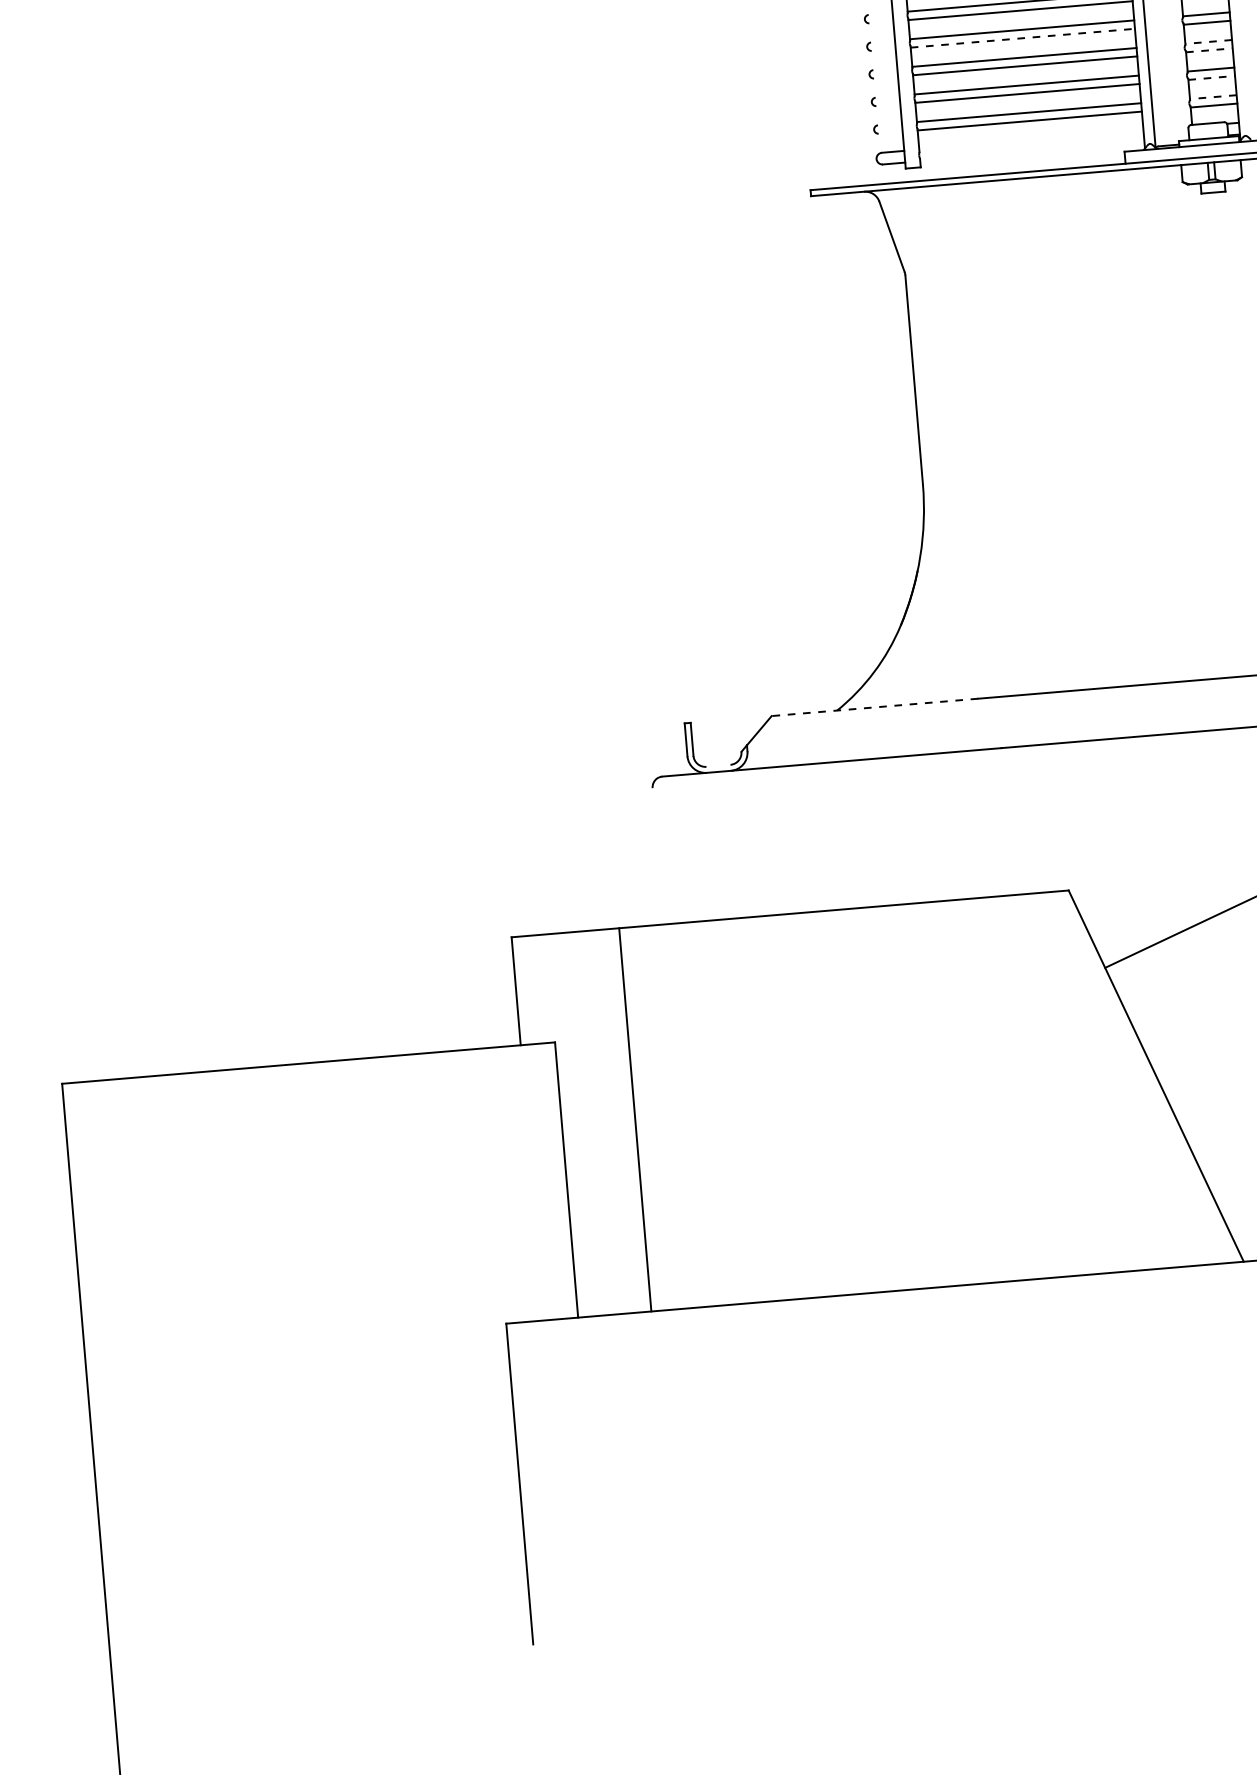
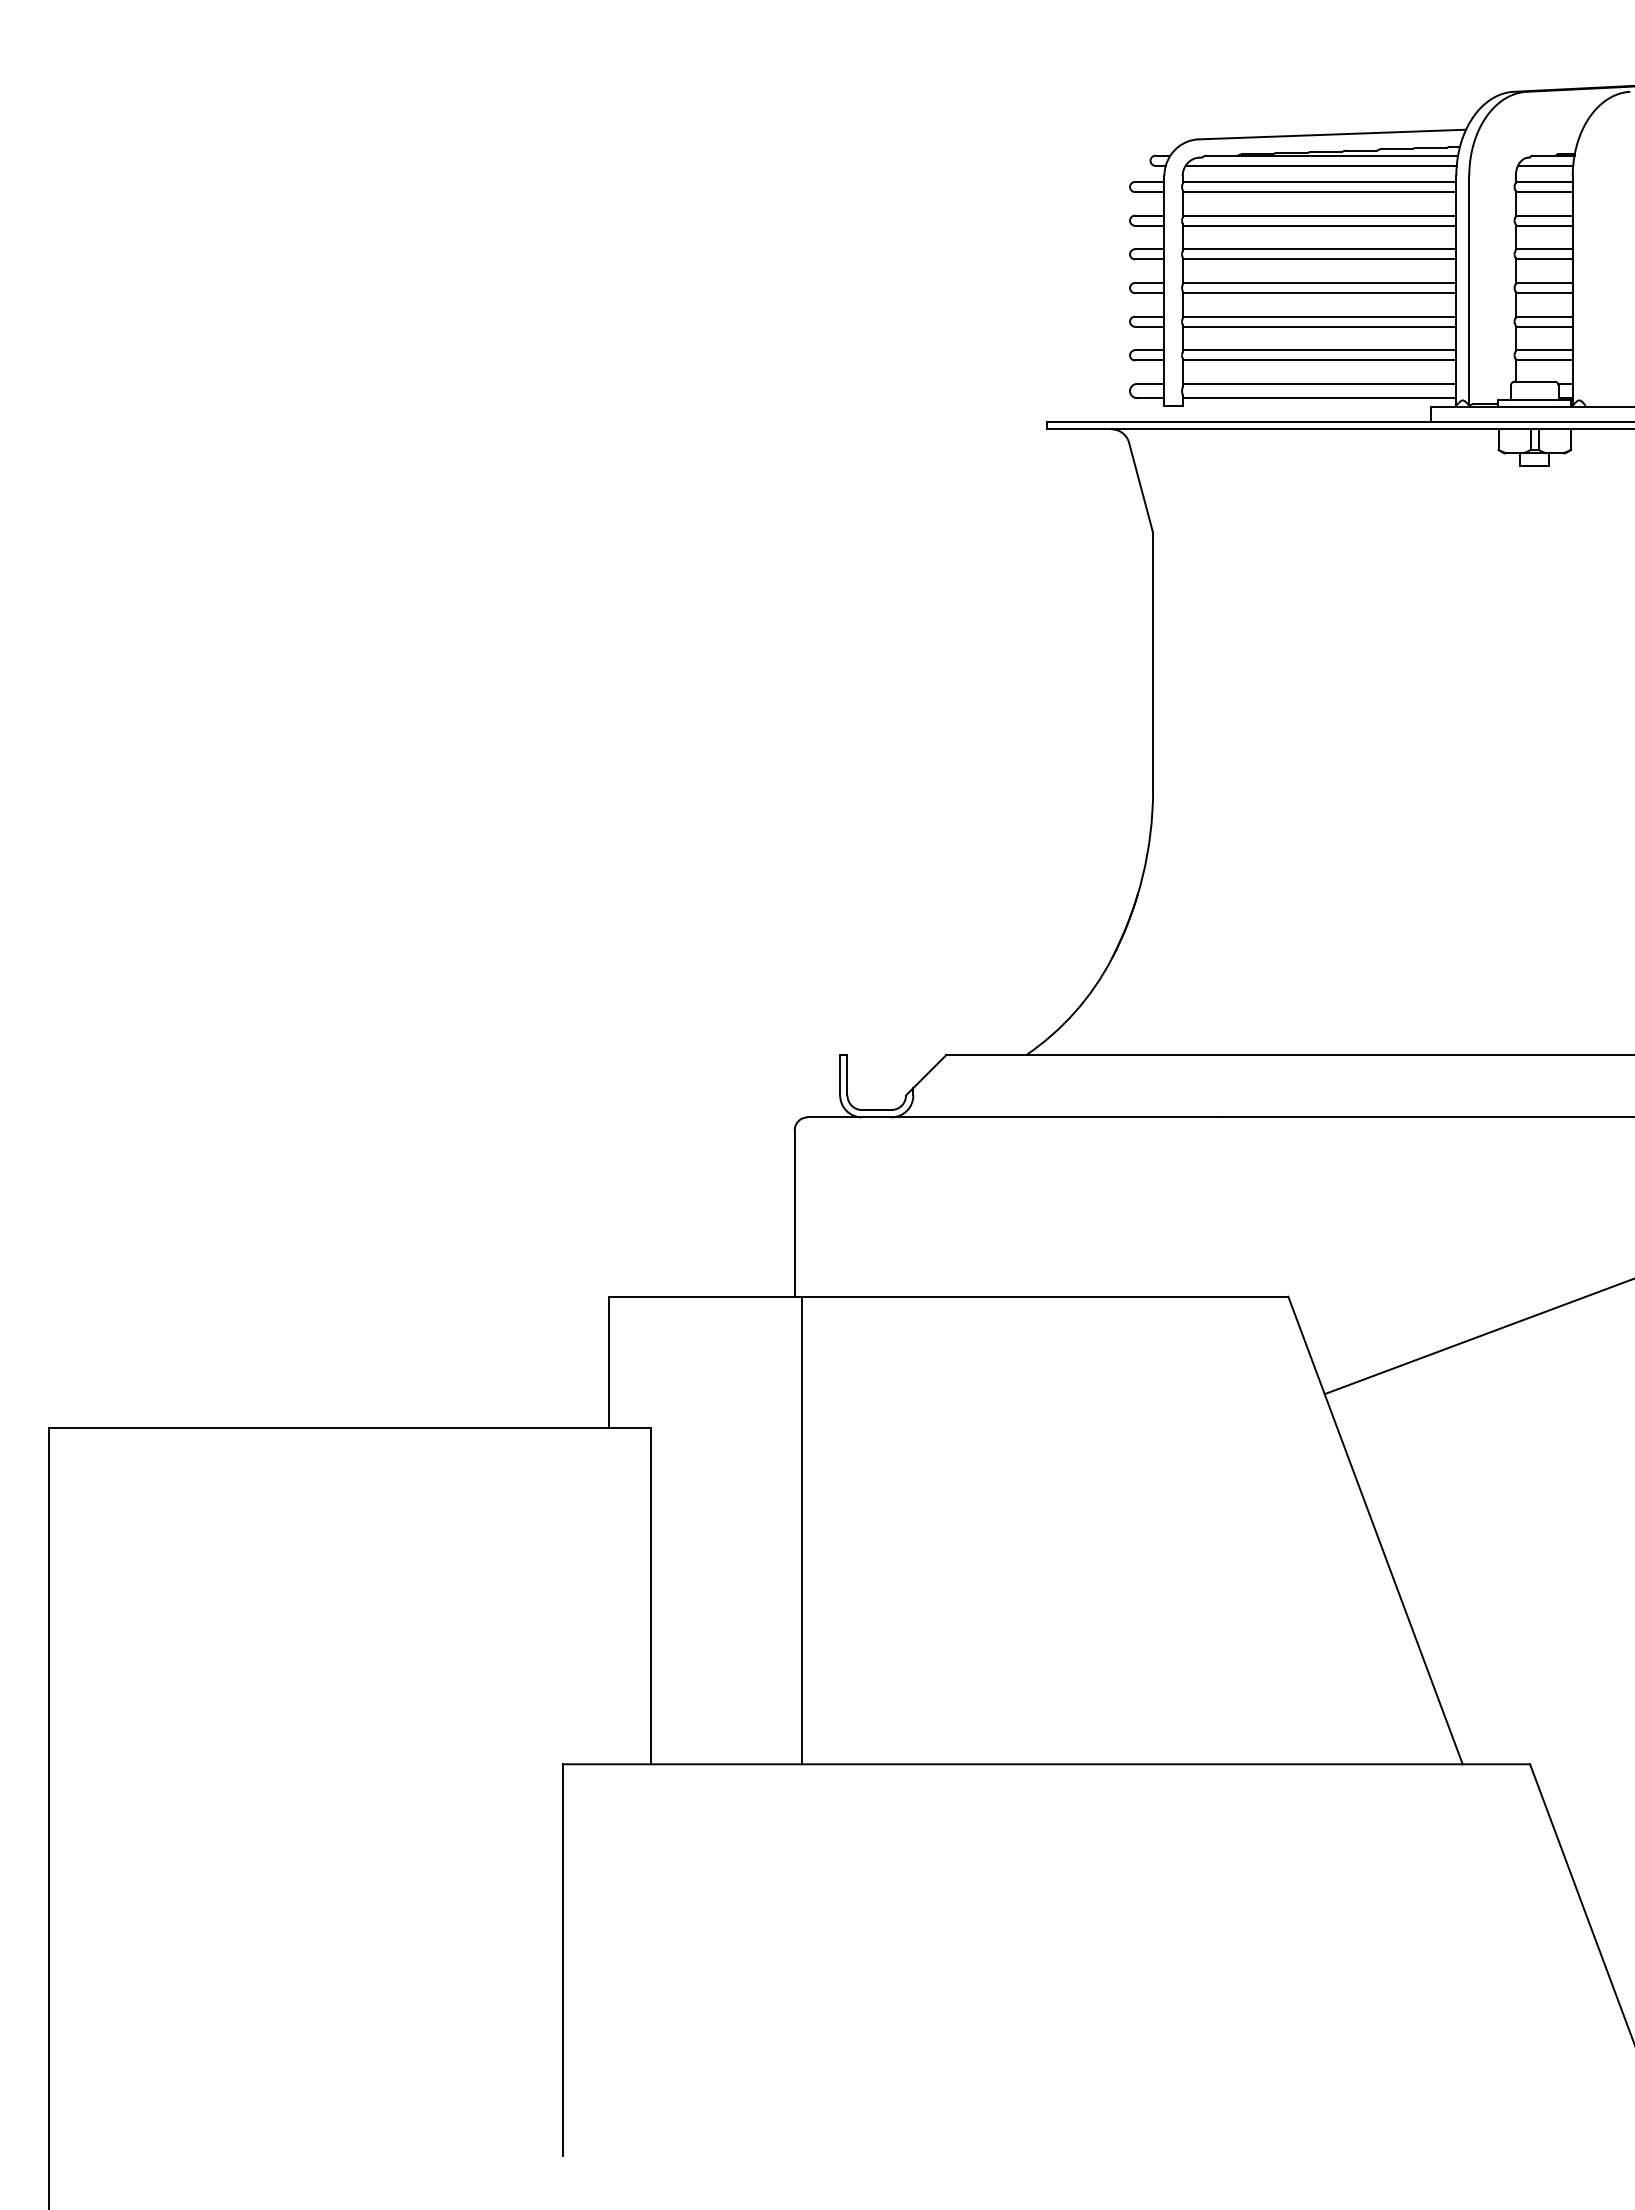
line: (880, 13) -> (1149, 215), added
line: (881, 22) -> (1149, 225), added
line: (1022, 38) -> (1319, 259), dashed -> solid
line: (882, 41) -> (1149, 249), added
line: (1208, 41) -> (1543, 282), dashed -> solid
line: (883, 49) -> (1149, 259), added
line: (1209, 50) -> (1544, 293), dashed -> solid
line: (885, 68) -> (1149, 282), added
line: (885, 77) -> (1149, 293), added
line: (1211, 77) -> (1544, 326), dashed -> solid
line: (887, 96) -> (1149, 316), added
line: (1212, 97) -> (1543, 350), dashed -> solid
line: (888, 104) -> (1149, 326), added
line: (889, 124) -> (1149, 350), added
line: (890, 132) -> (1149, 360), added
line: (1031, 139) -> (1319, 383), added
line: (1032, 152) -> (1319, 398), added
line: (875, 707) -> (1072, 1055), dashed -> solid
line: (718, 766) -> (876, 1110), added
line: (658, 856) -> (794, 1213), added
line: (634, 1119) -> (801, 1530), moved

